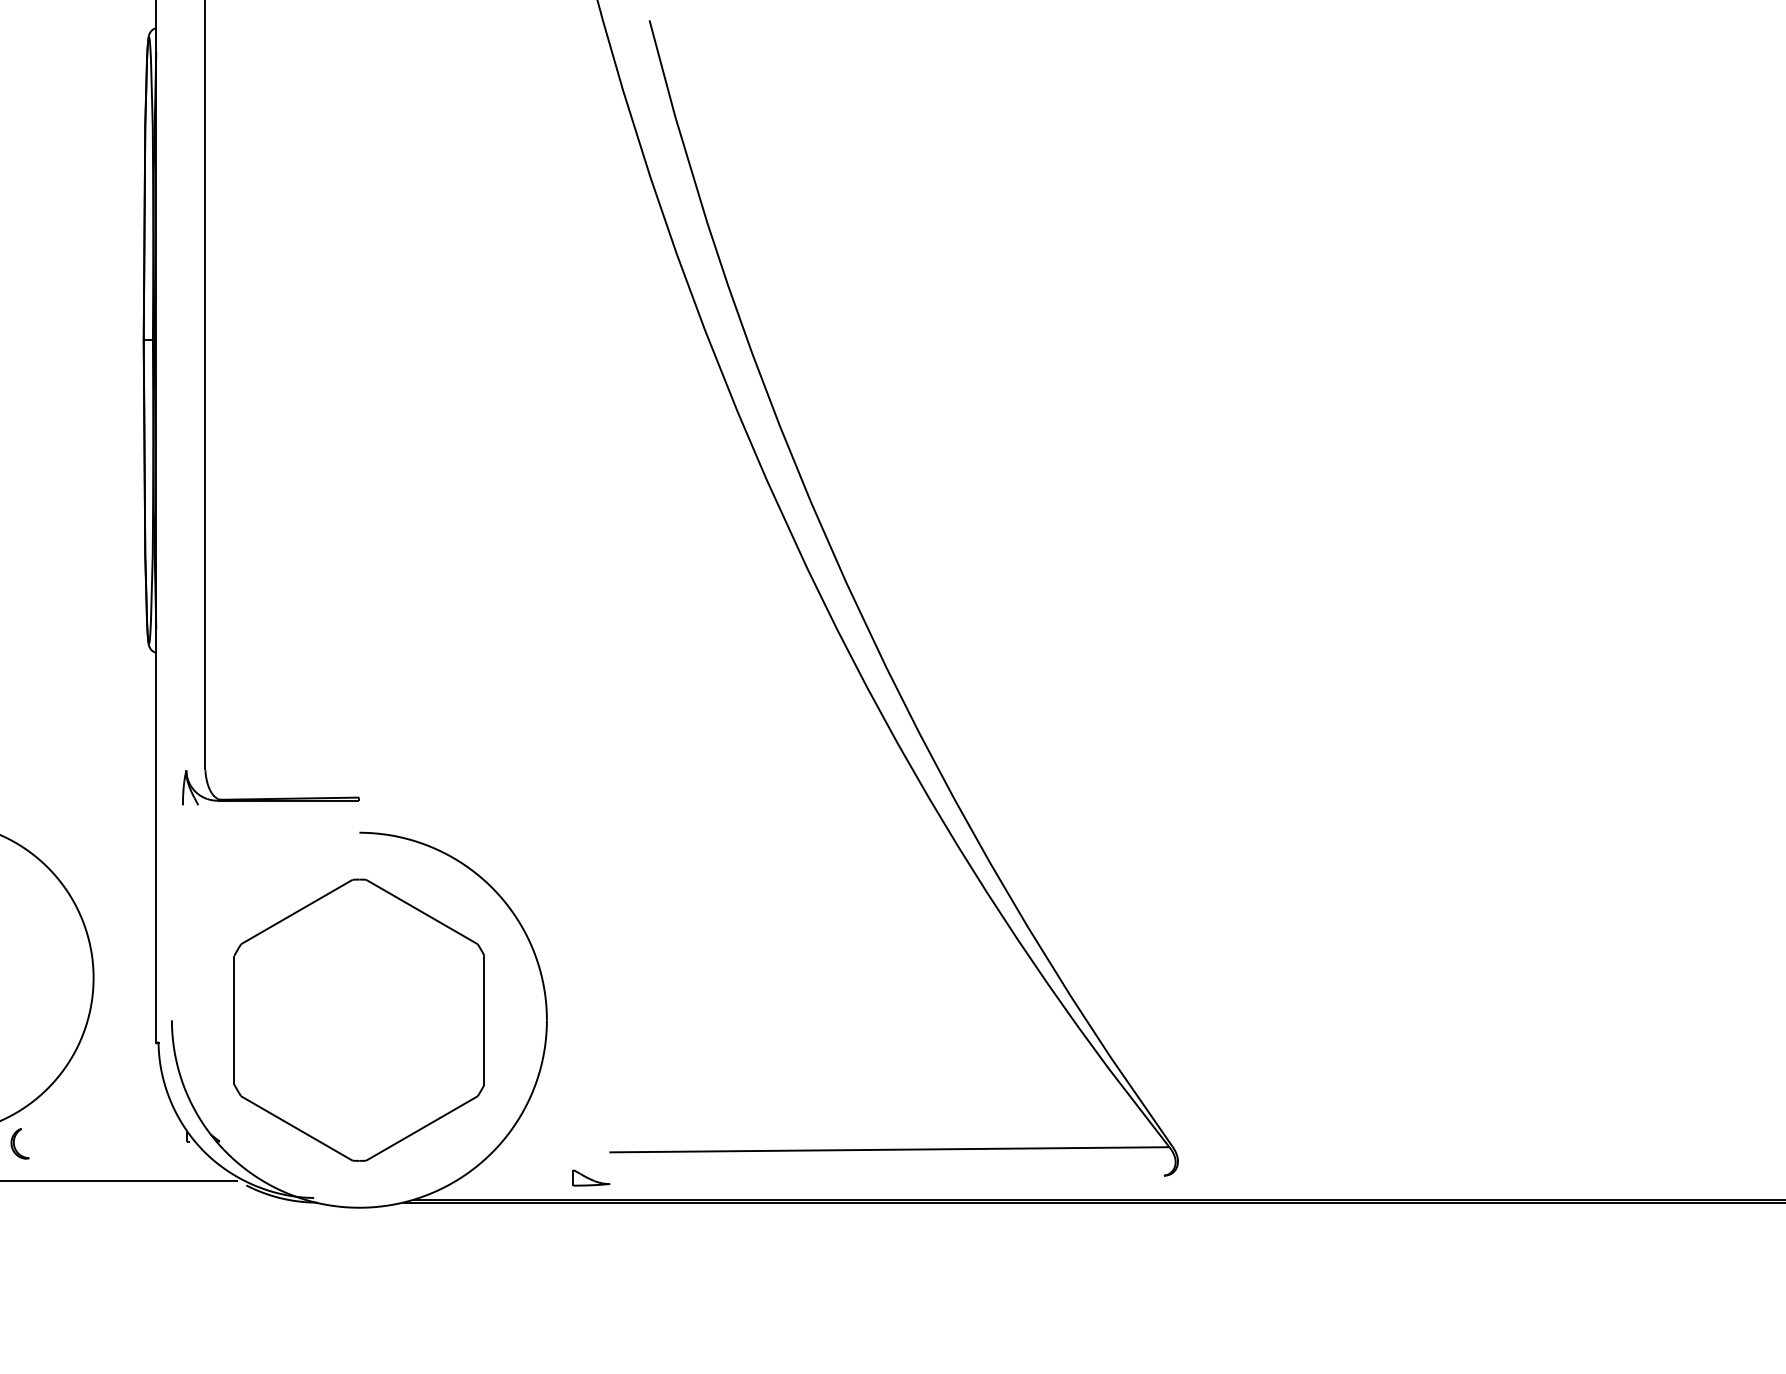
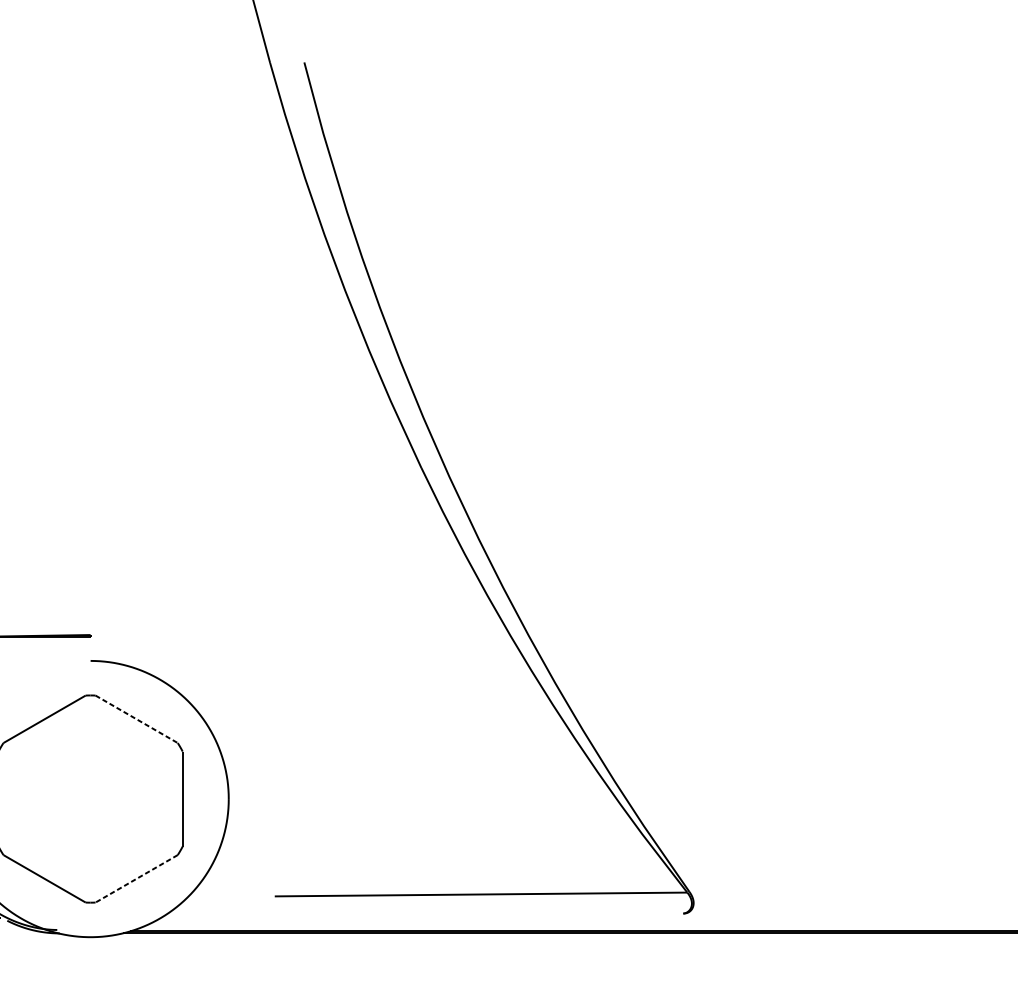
line: (422, 912) -> (137, 719), solid -> dashed
line: (421, 1128) -> (136, 878), solid -> dashed
part: (591, 1177) -> (261, 914), removed

